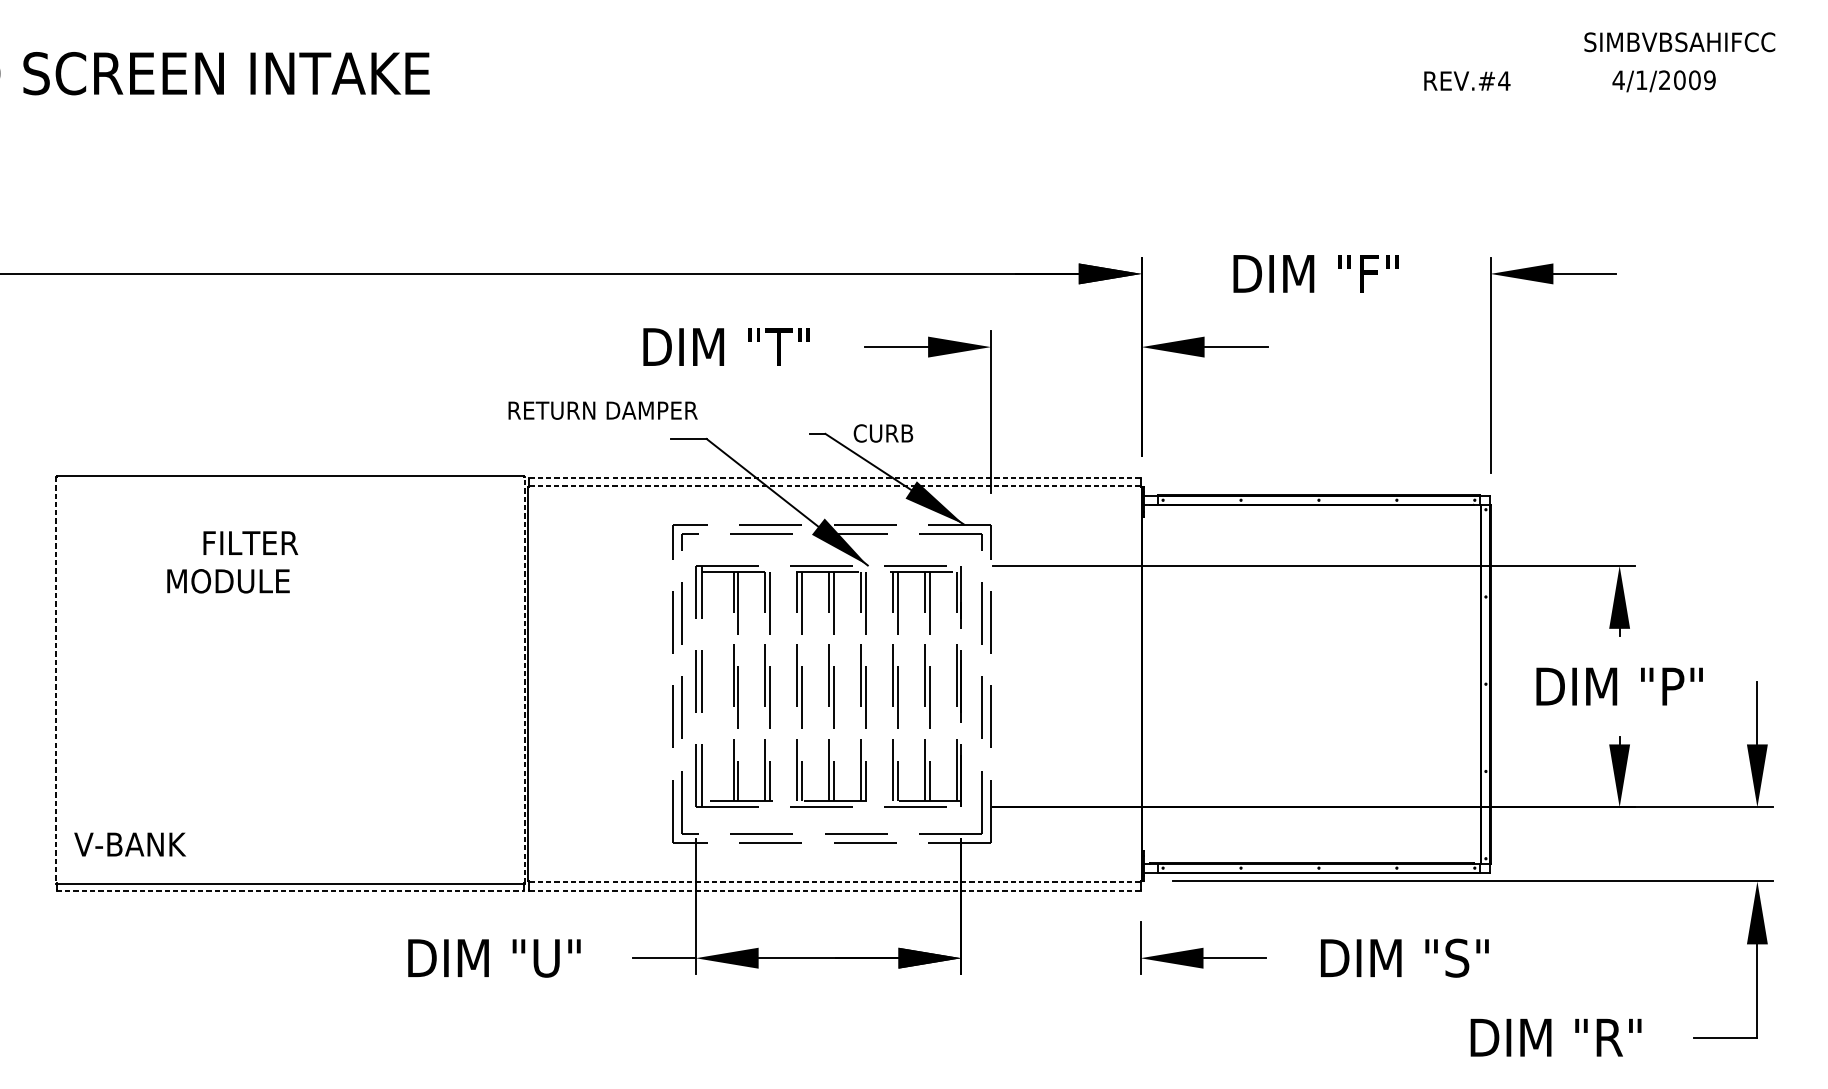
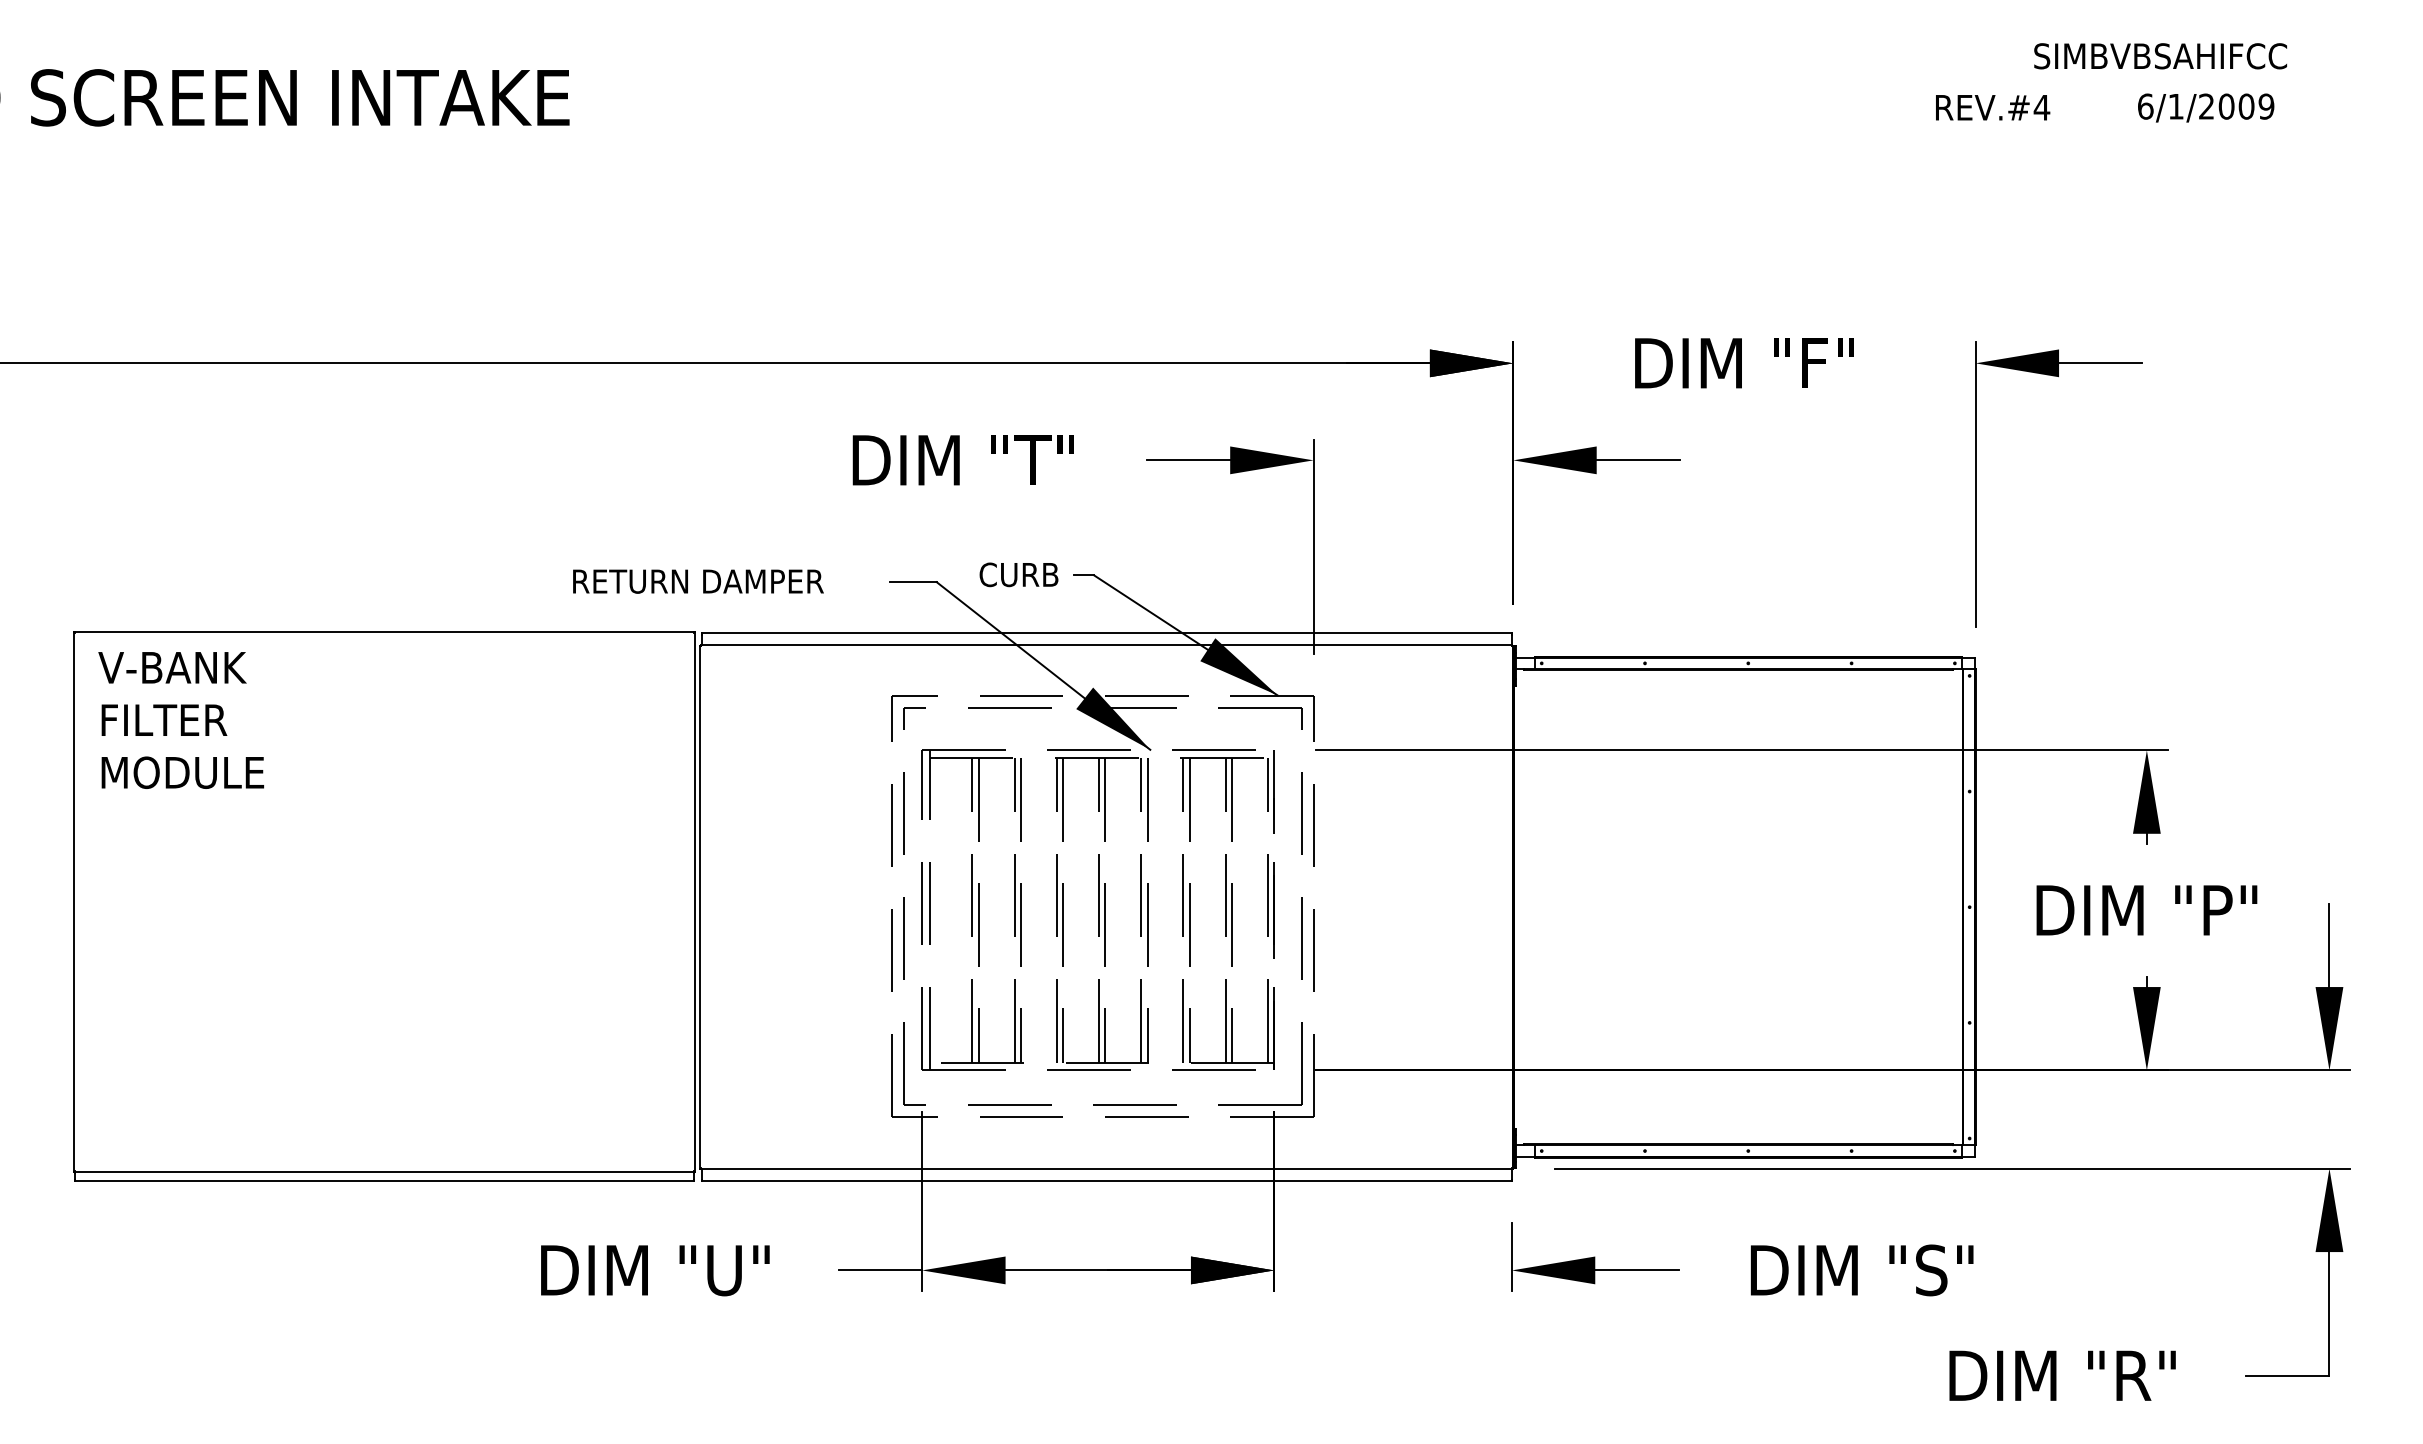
text: (1679, 42) -> (2160, 56), moved
text: (1467, 80) -> (1993, 107), moved
text: (1618, 80) -> (2145, 106), 4/1/2009 -> 6/1/2009
text: (603, 410) -> (698, 581), moved
text: (883, 433) -> (1018, 574), moved
line: (834, 477) -> (1106, 633), dashed -> solid
line: (835, 486) -> (1107, 645), dashed -> solid
text: (250, 542) -> (164, 719), moved
text: (228, 581) -> (182, 772), moved
line: (56, 680) -> (74, 902), dashed -> solid
line: (524, 680) -> (695, 902), dashed -> solid
text: (130, 844) -> (172, 667), moved
line: (834, 882) -> (1106, 1169), dashed -> solid
line: (290, 890) -> (385, 1180), dashed -> solid
line: (835, 891) -> (1107, 1181), dashed -> solid

